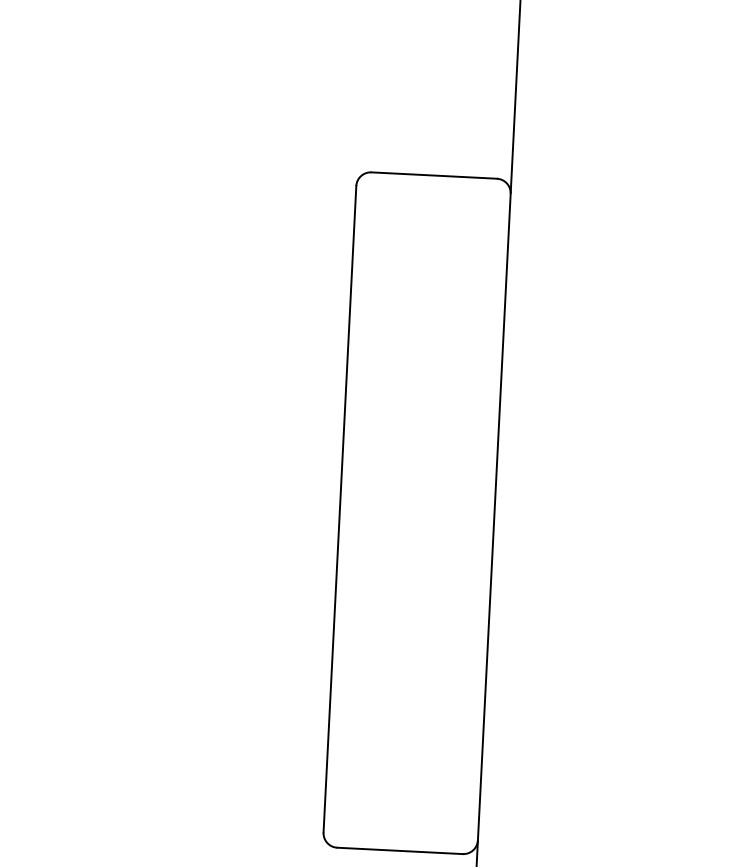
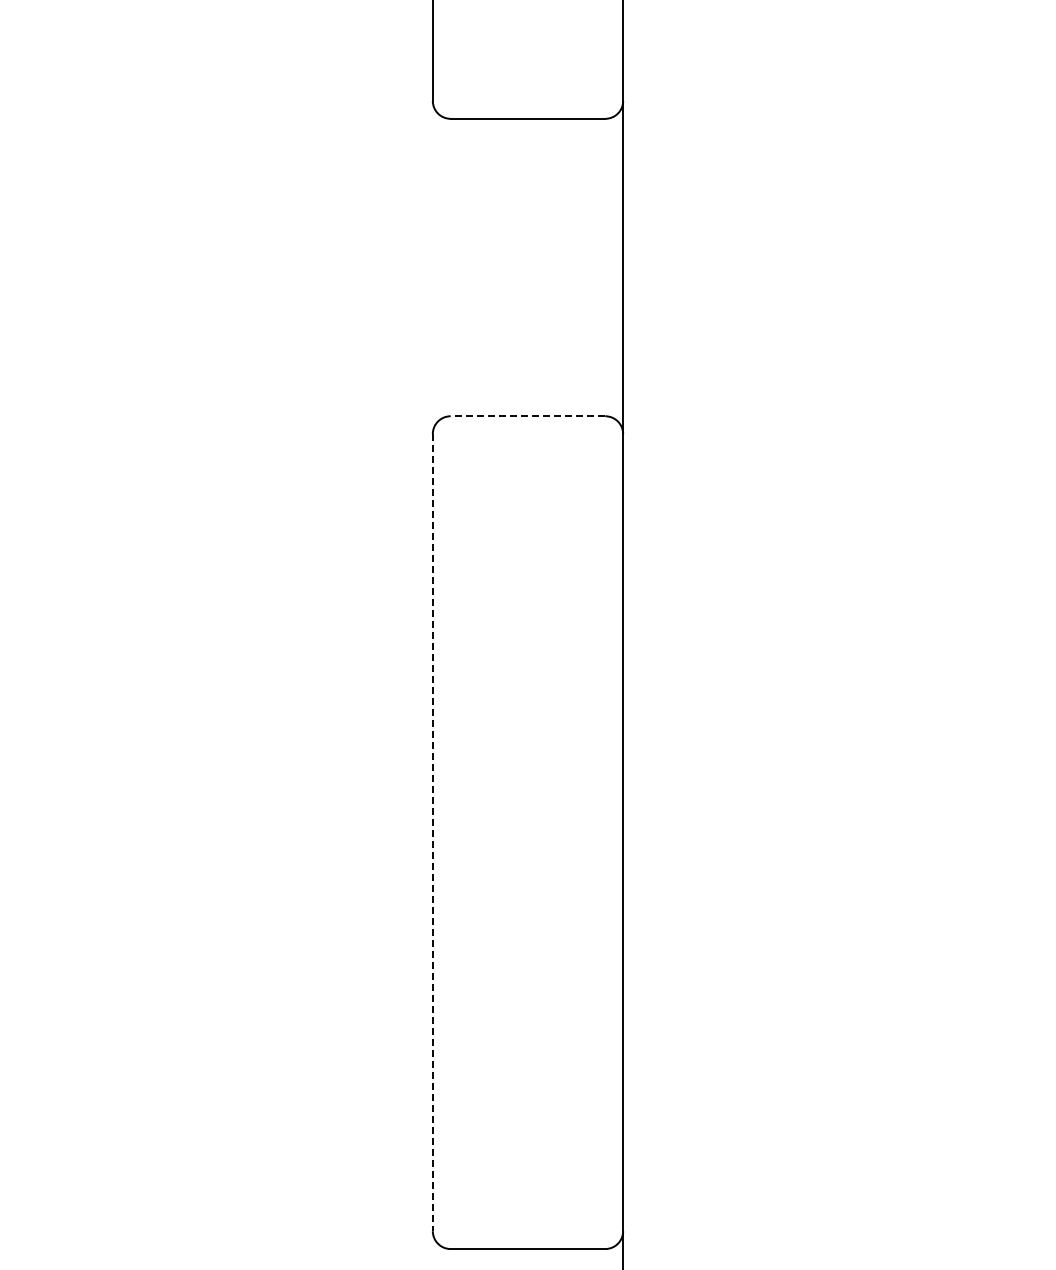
line: (433, 175) -> (527, 416), solid -> dashed
line: (339, 509) -> (432, 832), solid -> dashed

